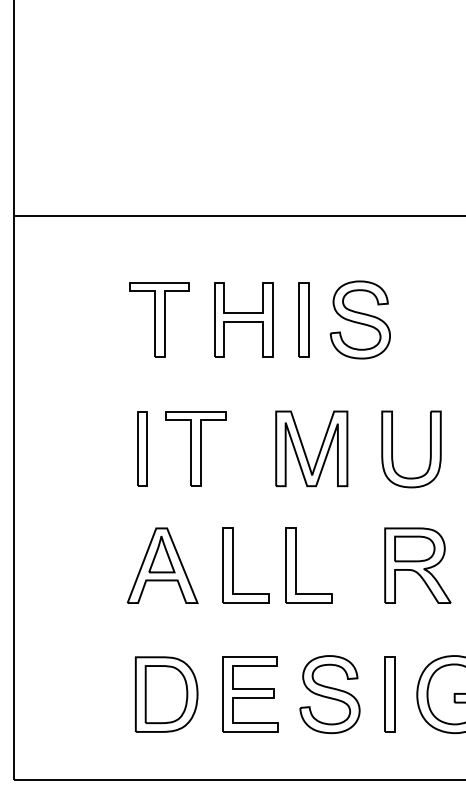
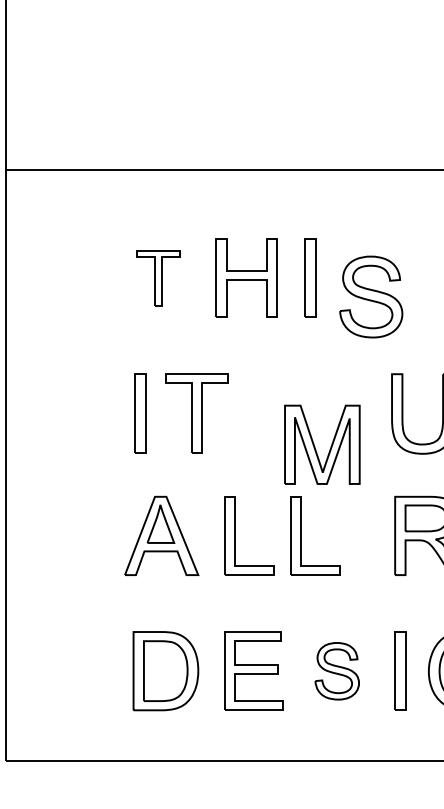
part: (159, 319) -> (158, 277), size x0.7
part: (359, 319) -> (370, 296), moved
part: (305, 451) -> (315, 447), moved
part: (329, 694) -> (336, 671), size x0.7

